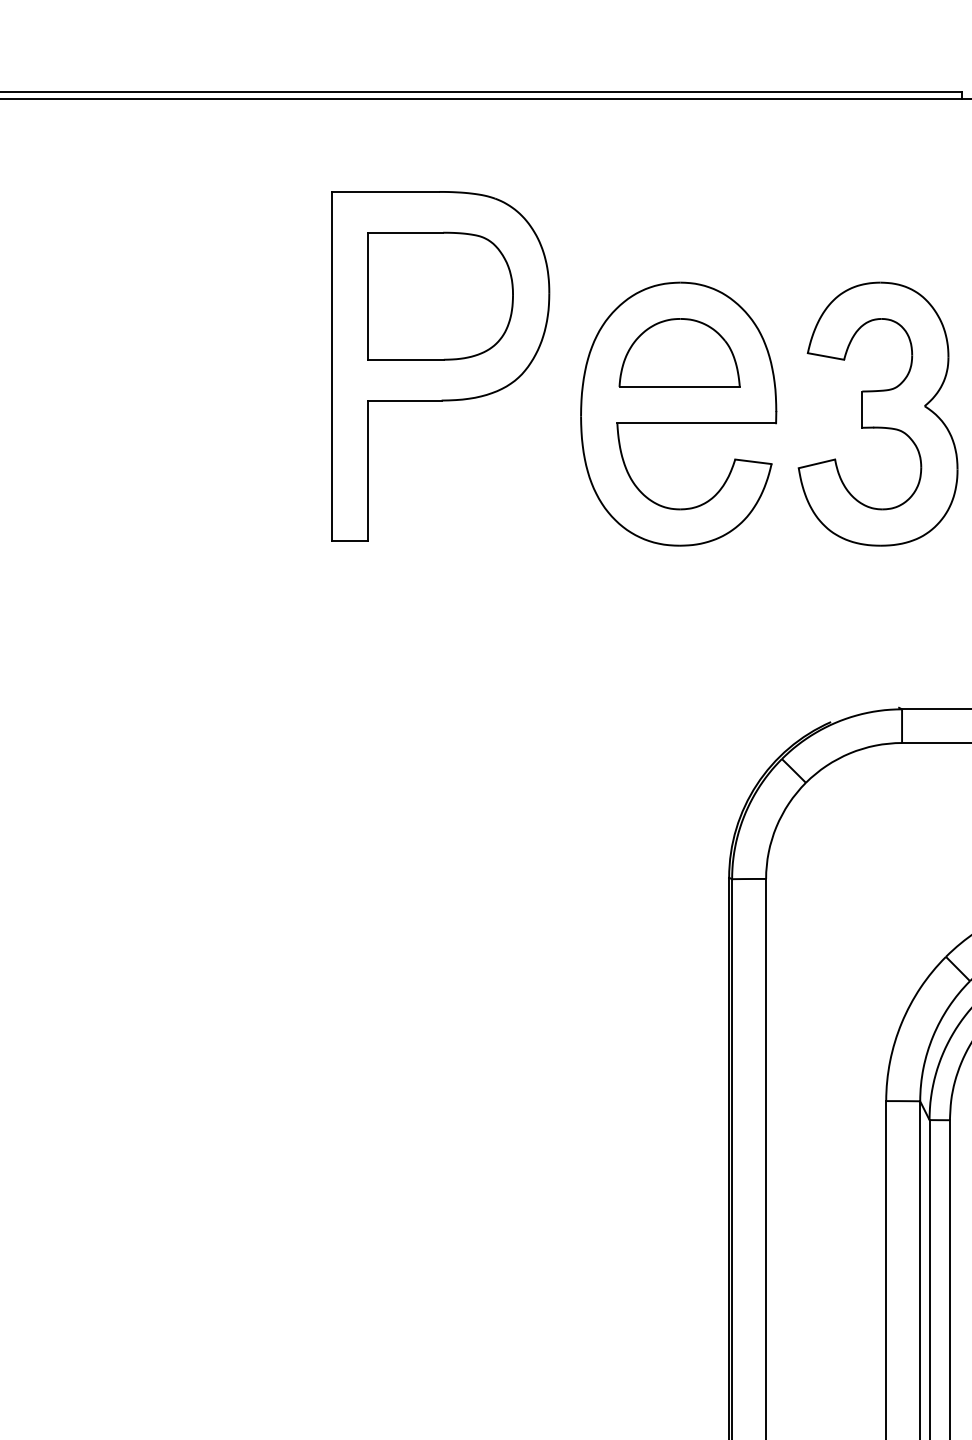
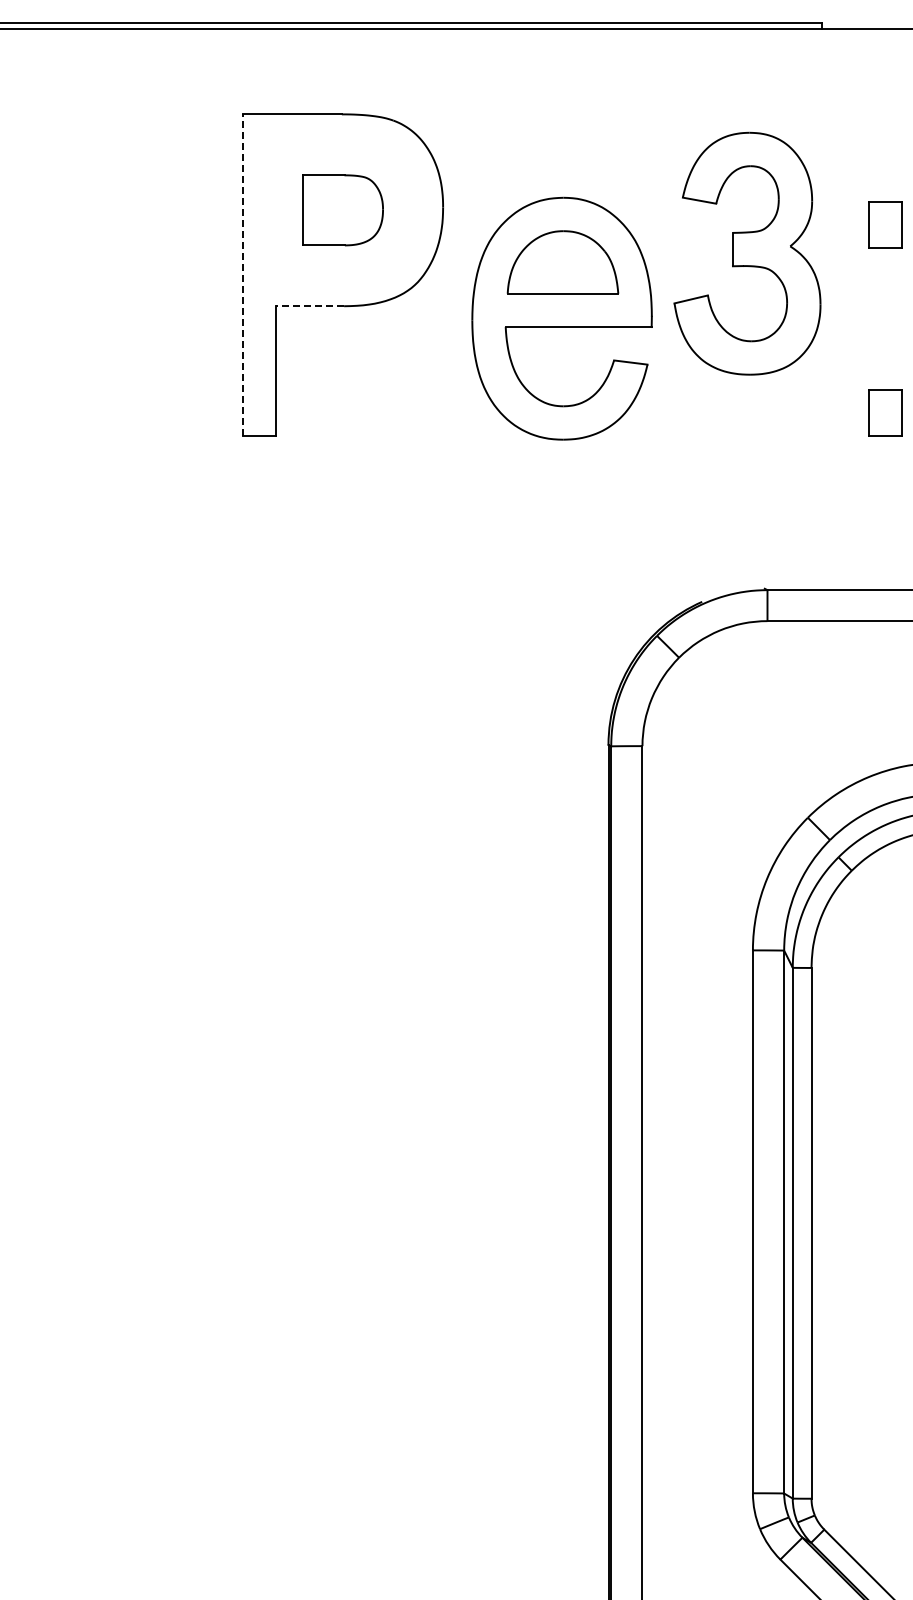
part: (439, 296) -> (342, 210), size x0.6
line: (331, 366) -> (242, 274), solid -> dashed
line: (405, 400) -> (310, 306), solid -> dashed
part: (878, 413) -> (747, 253), moved

